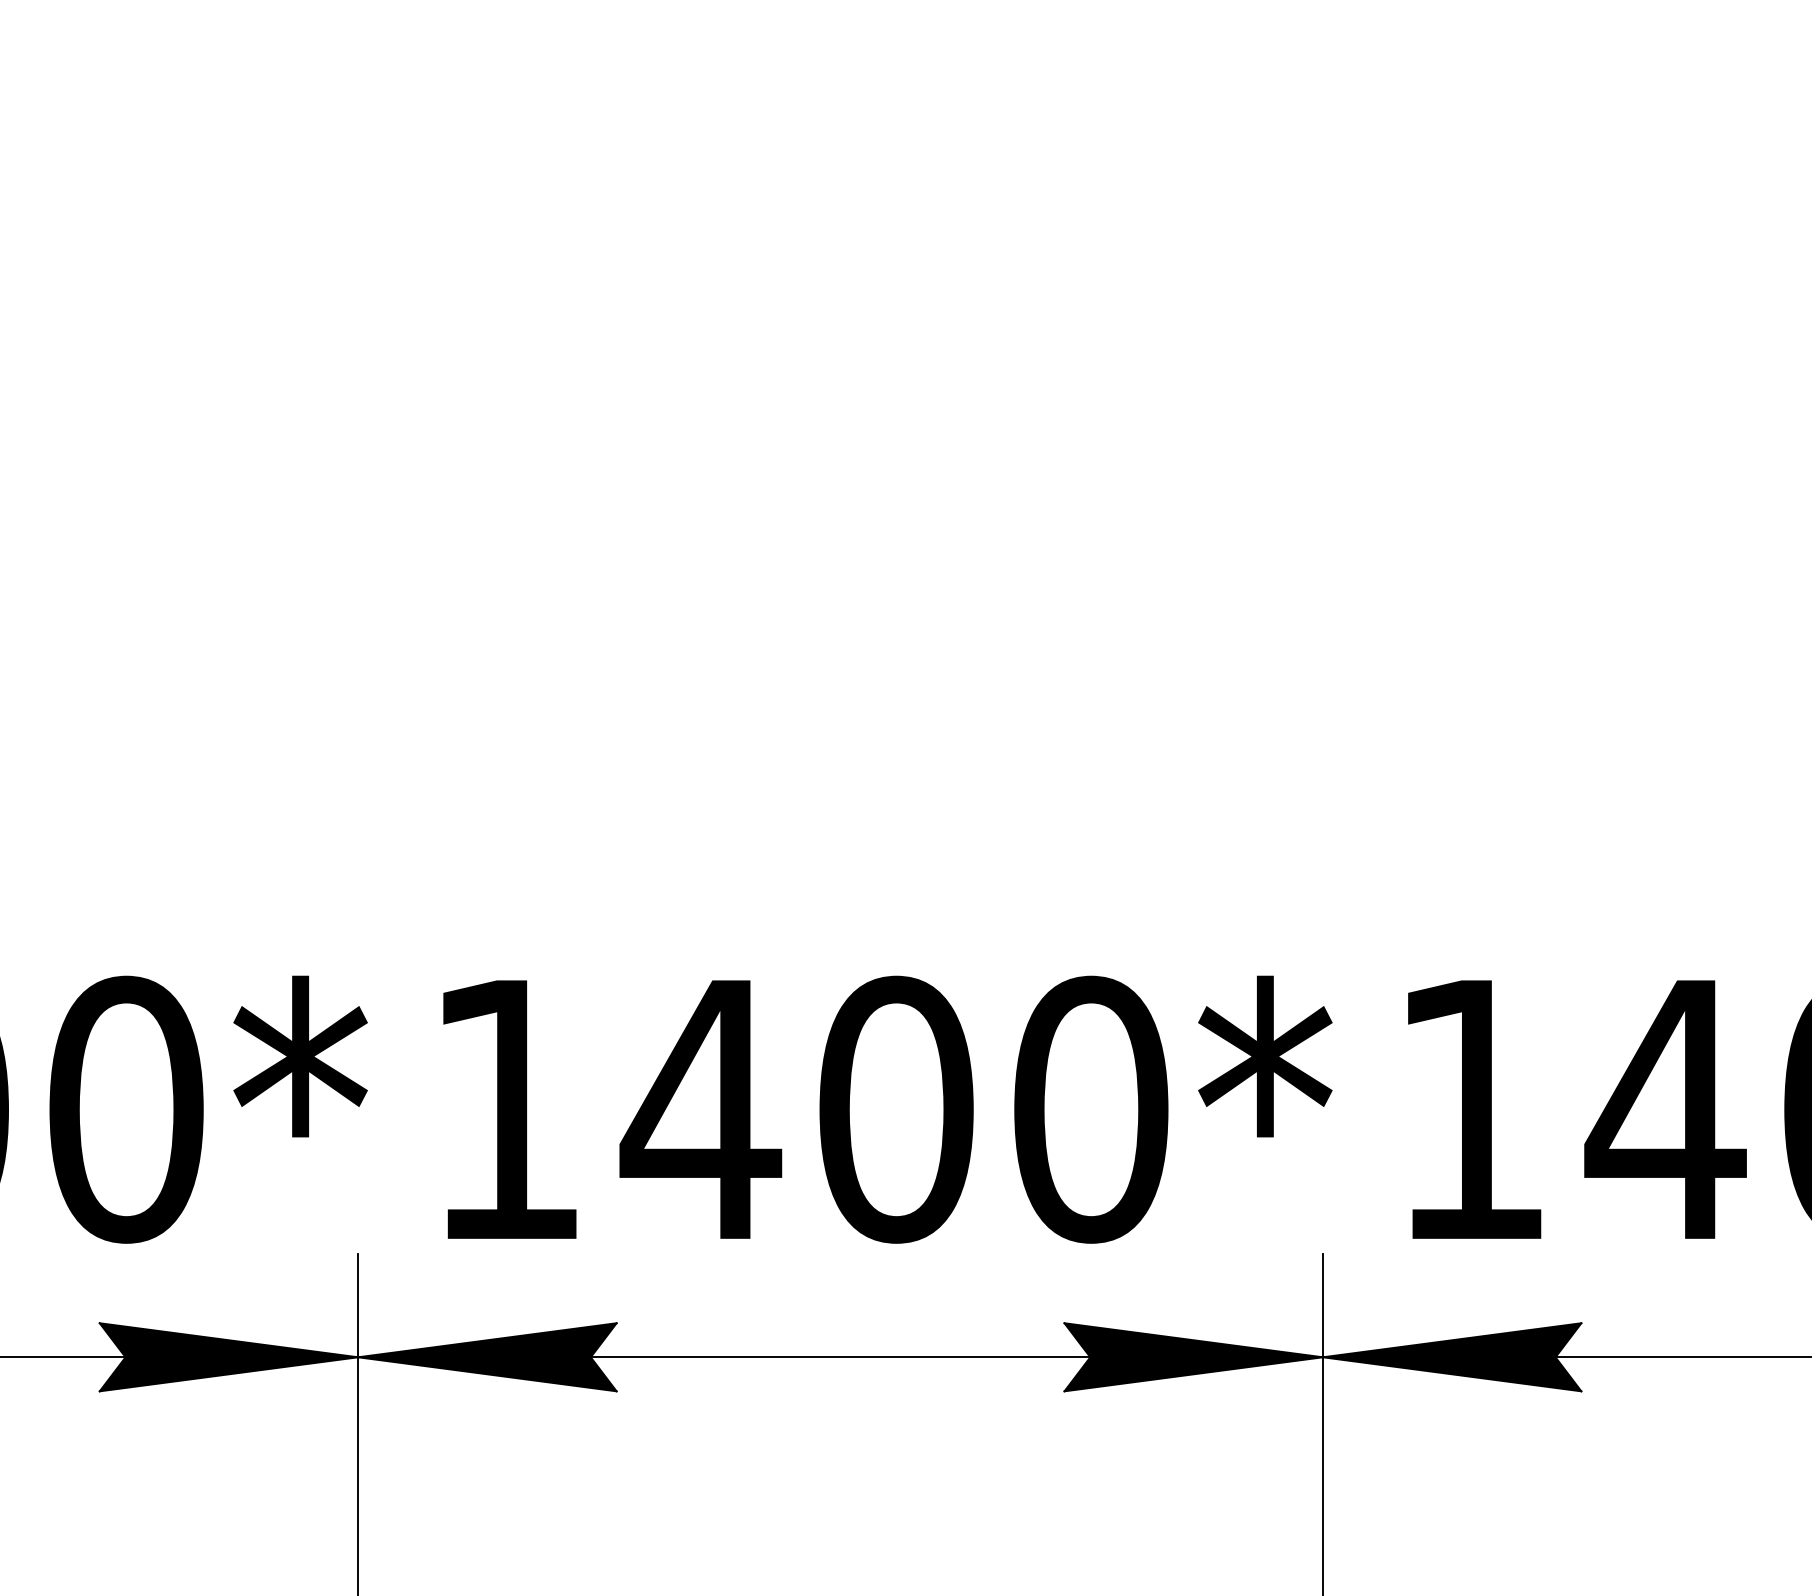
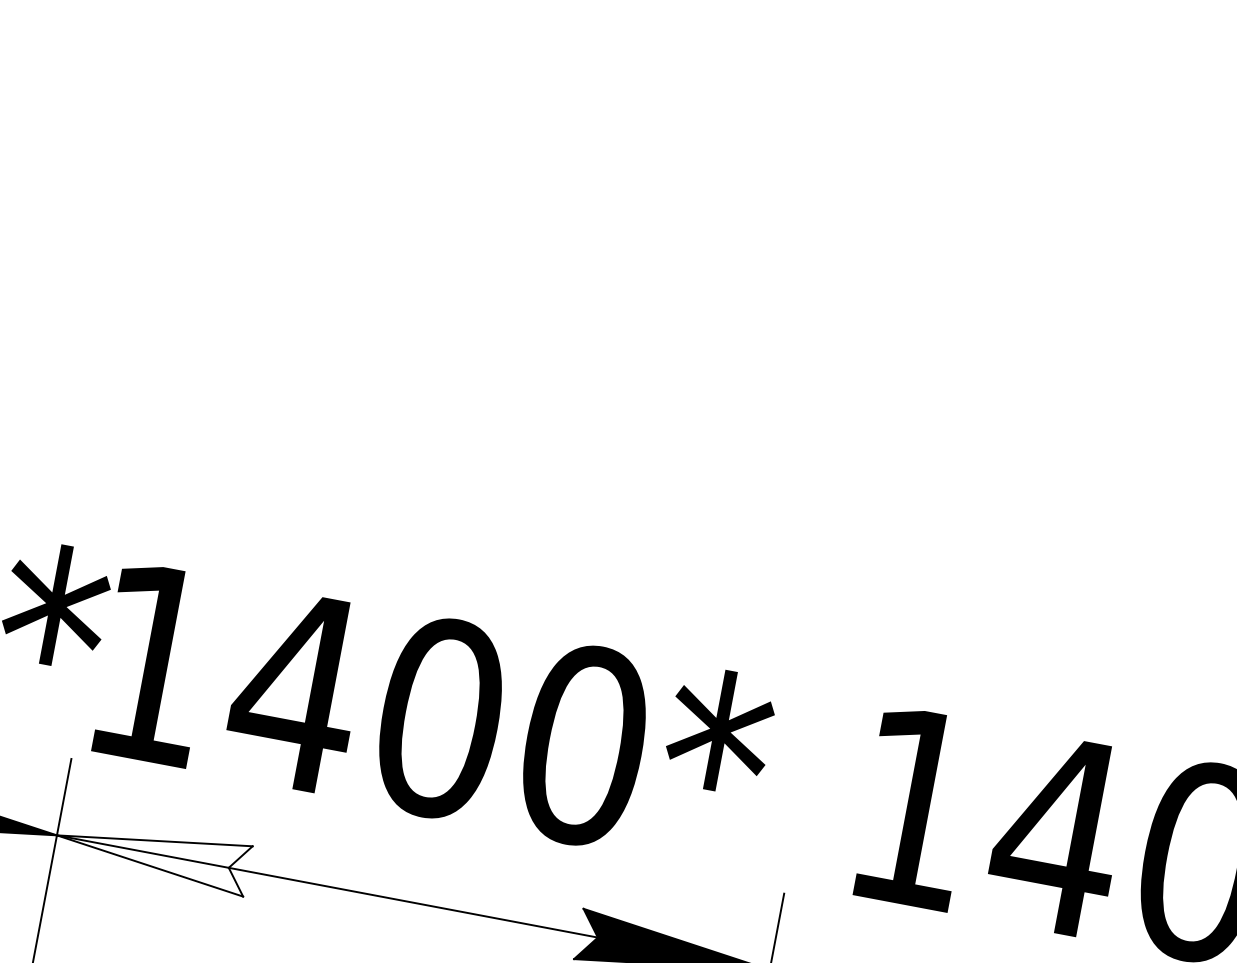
text: (887, 1109) -> (433, 716), moved
fill: (487, 1357) -> (152, 853), removed

